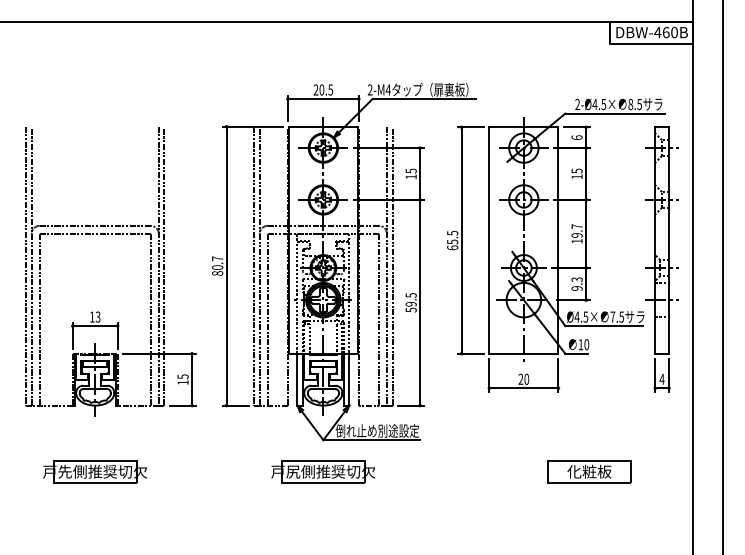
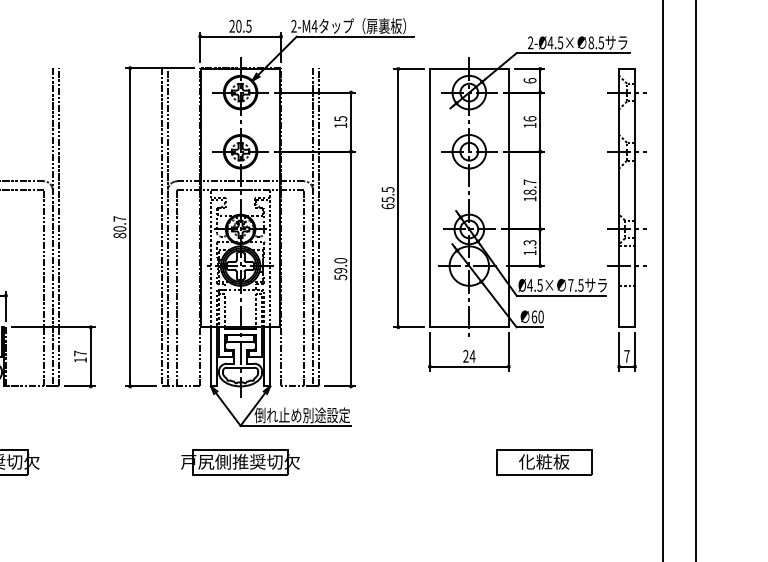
text: (576, 170) -> (529, 118), 15 -> 16
text: (576, 235) -> (529, 192), 19.7 -> 18.7
text: (576, 288) -> (529, 252), 9.3 -> 1.3
text: (410, 295) -> (339, 260), 59.5 -> 59.0
text: (580, 344) -> (533, 316), 10 -> 60
text: (182, 376) -> (79, 353), 15 -> 17
text: (526, 378) -> (472, 355), 20 -> 24
text: (661, 378) -> (626, 355), 4 -> 7

